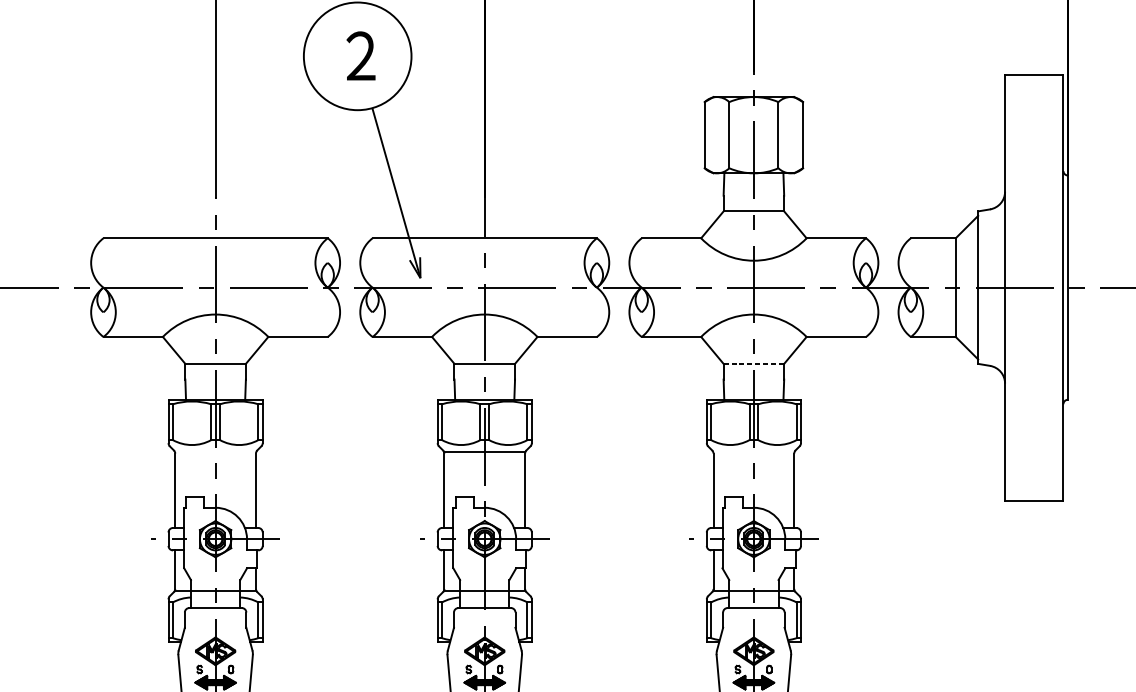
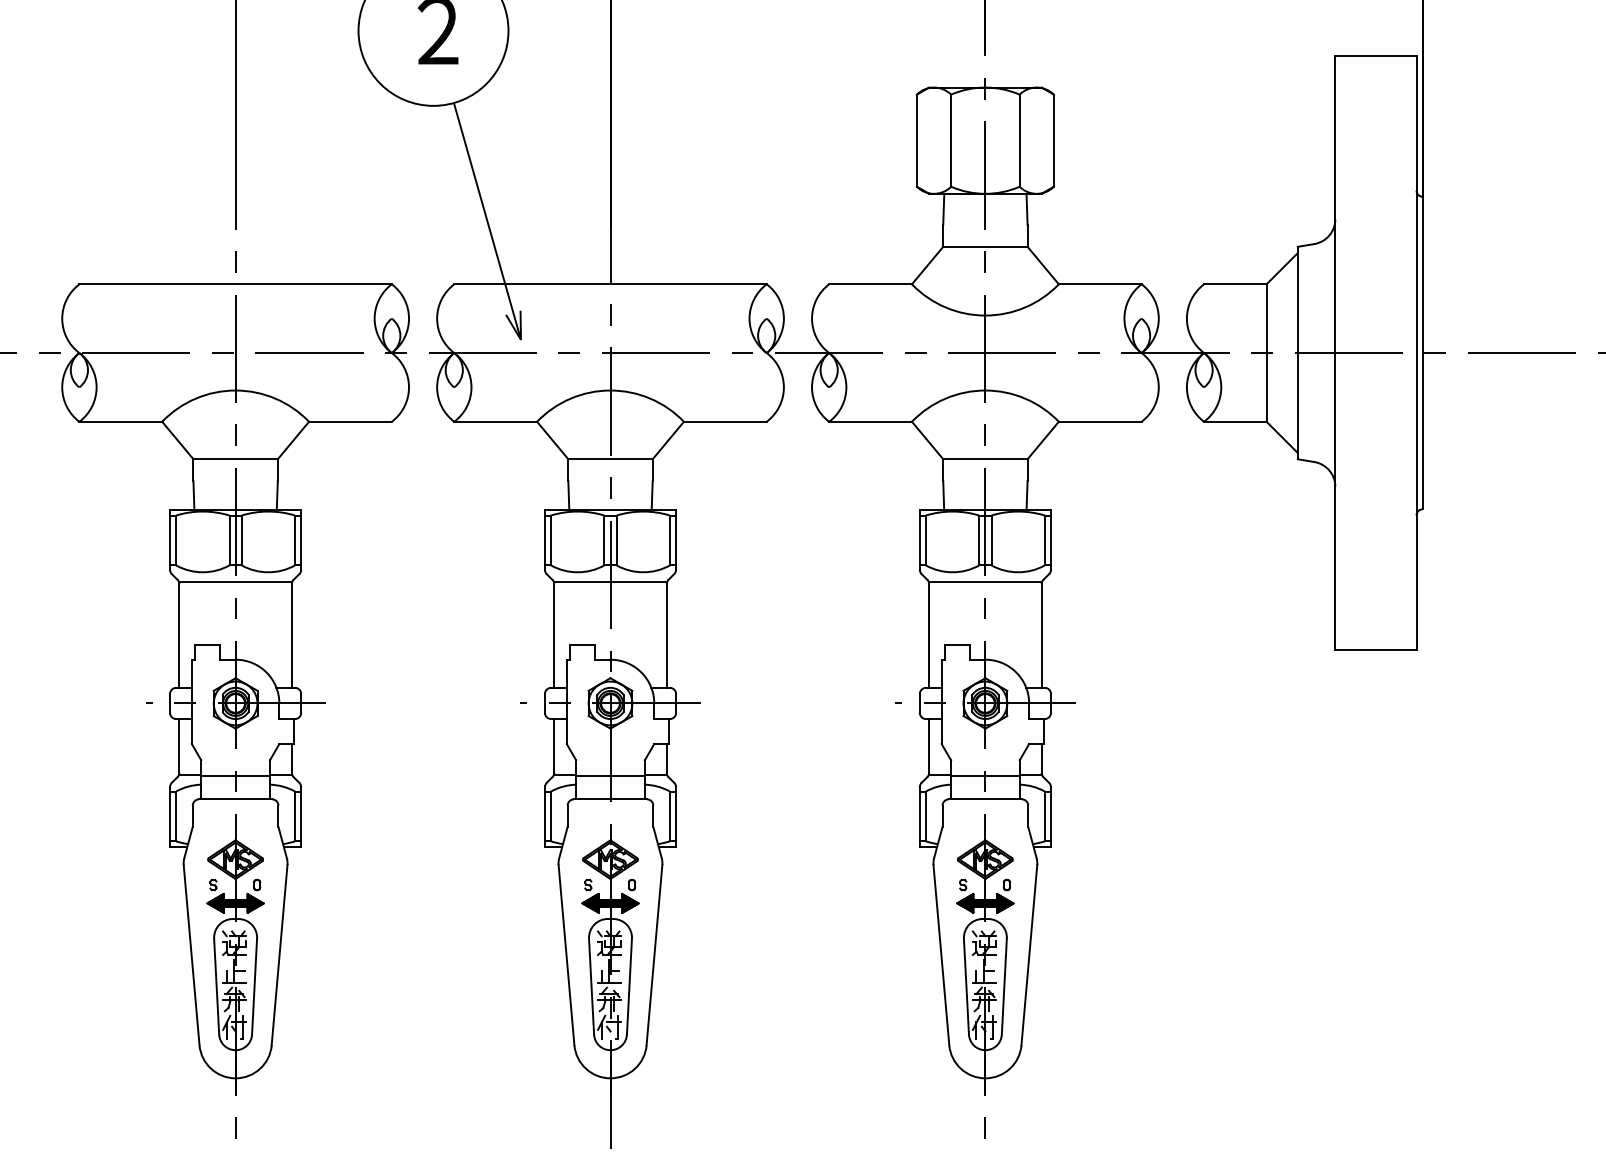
line: (753, 364) -> (985, 459), dashed -> solid
line: (215, 451) -> (235, 581), added
line: (753, 451) -> (985, 581), added

